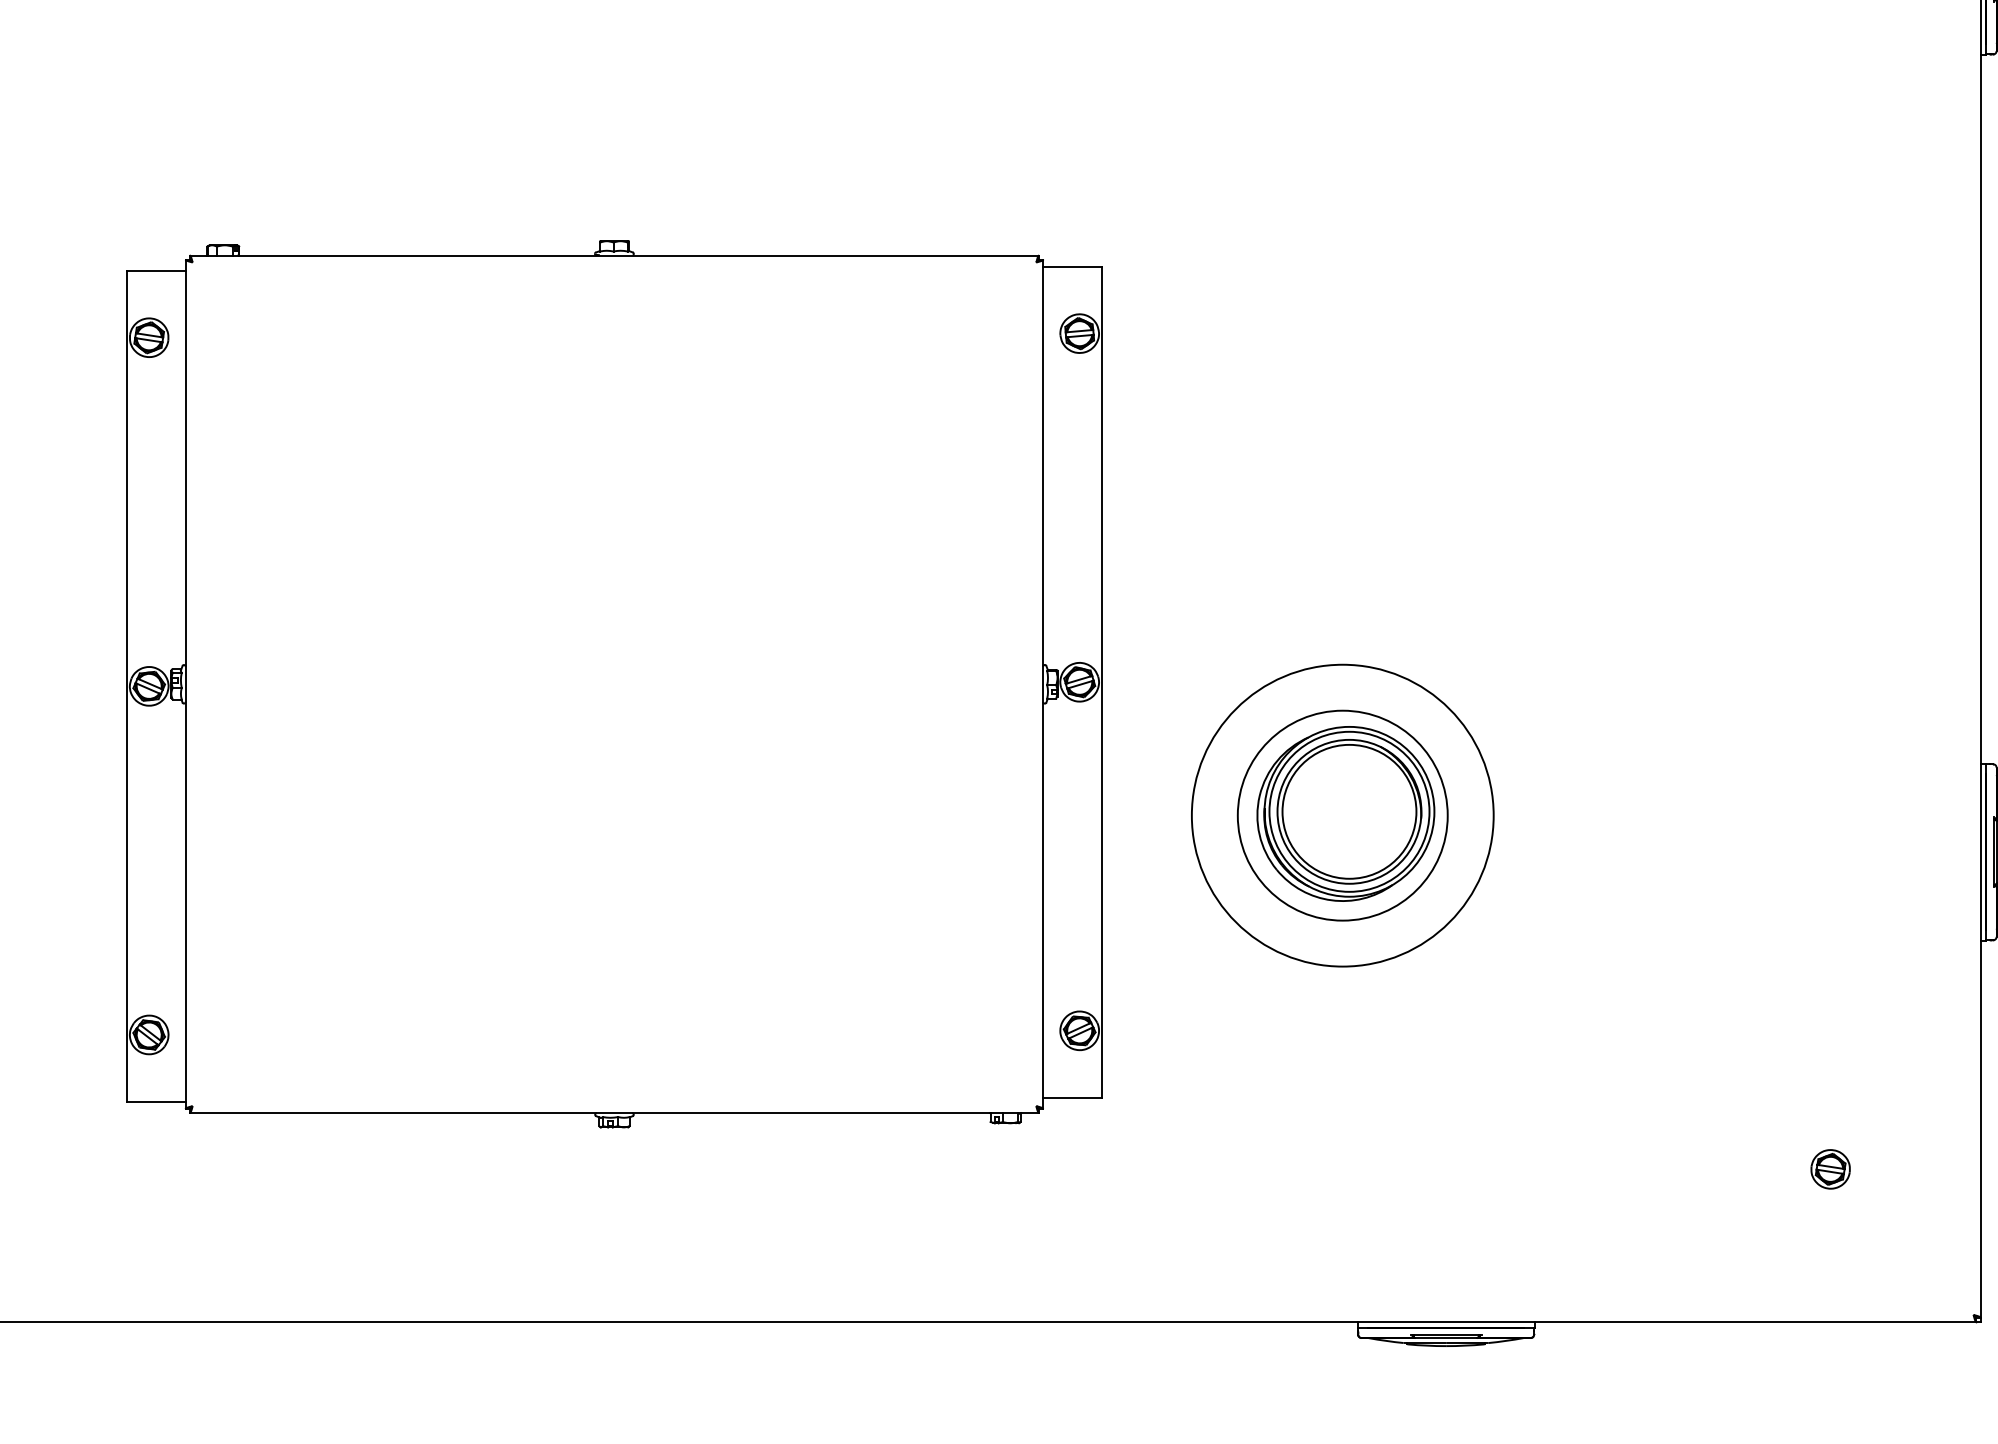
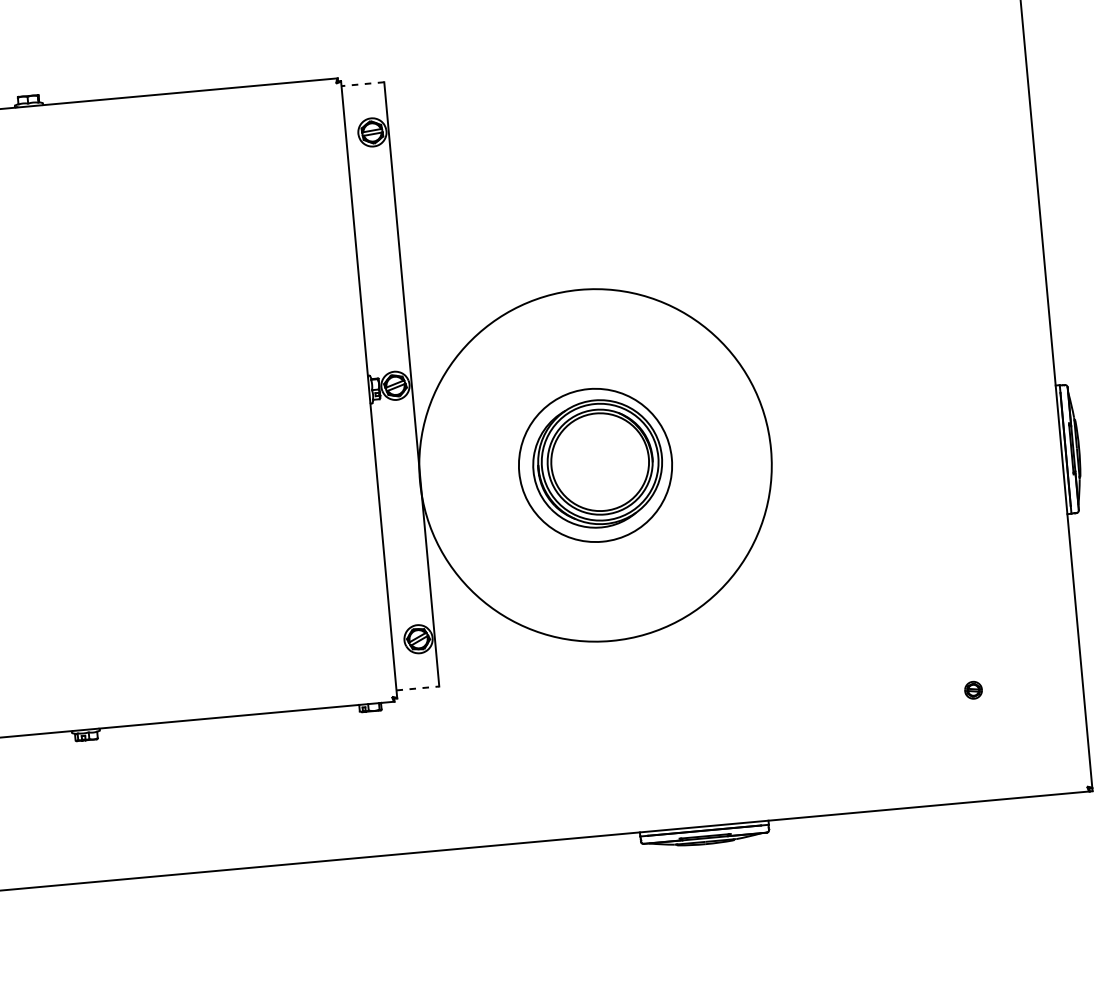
line: (1072, 266) -> (362, 84), solid -> dashed
circle: (1342, 815) -> (595, 465), size x1.6
line: (1073, 1097) -> (418, 688), solid -> dashed
part: (1830, 1169) -> (973, 690), size x0.6

